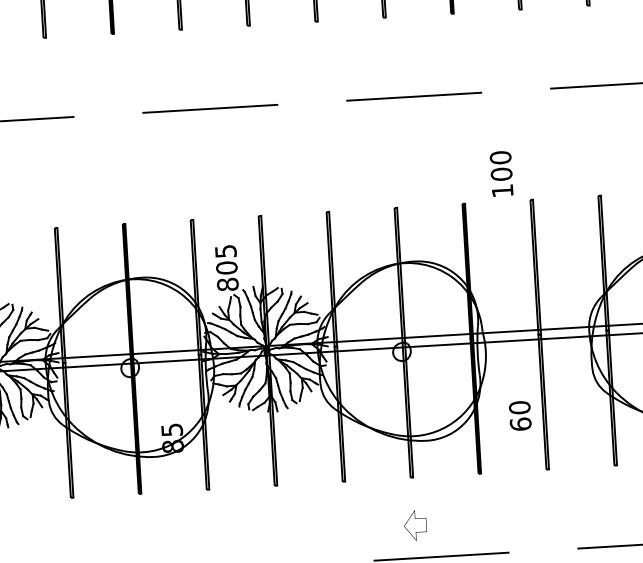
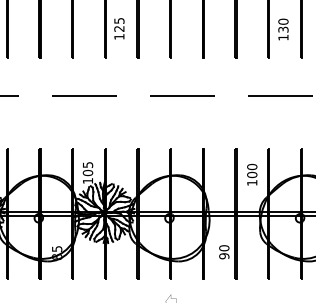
text: (502, 173) -> (252, 174), moved
text: (226, 283) -> (87, 180), 805 -> 105
text: (521, 424) -> (224, 256), 60 -> 90

